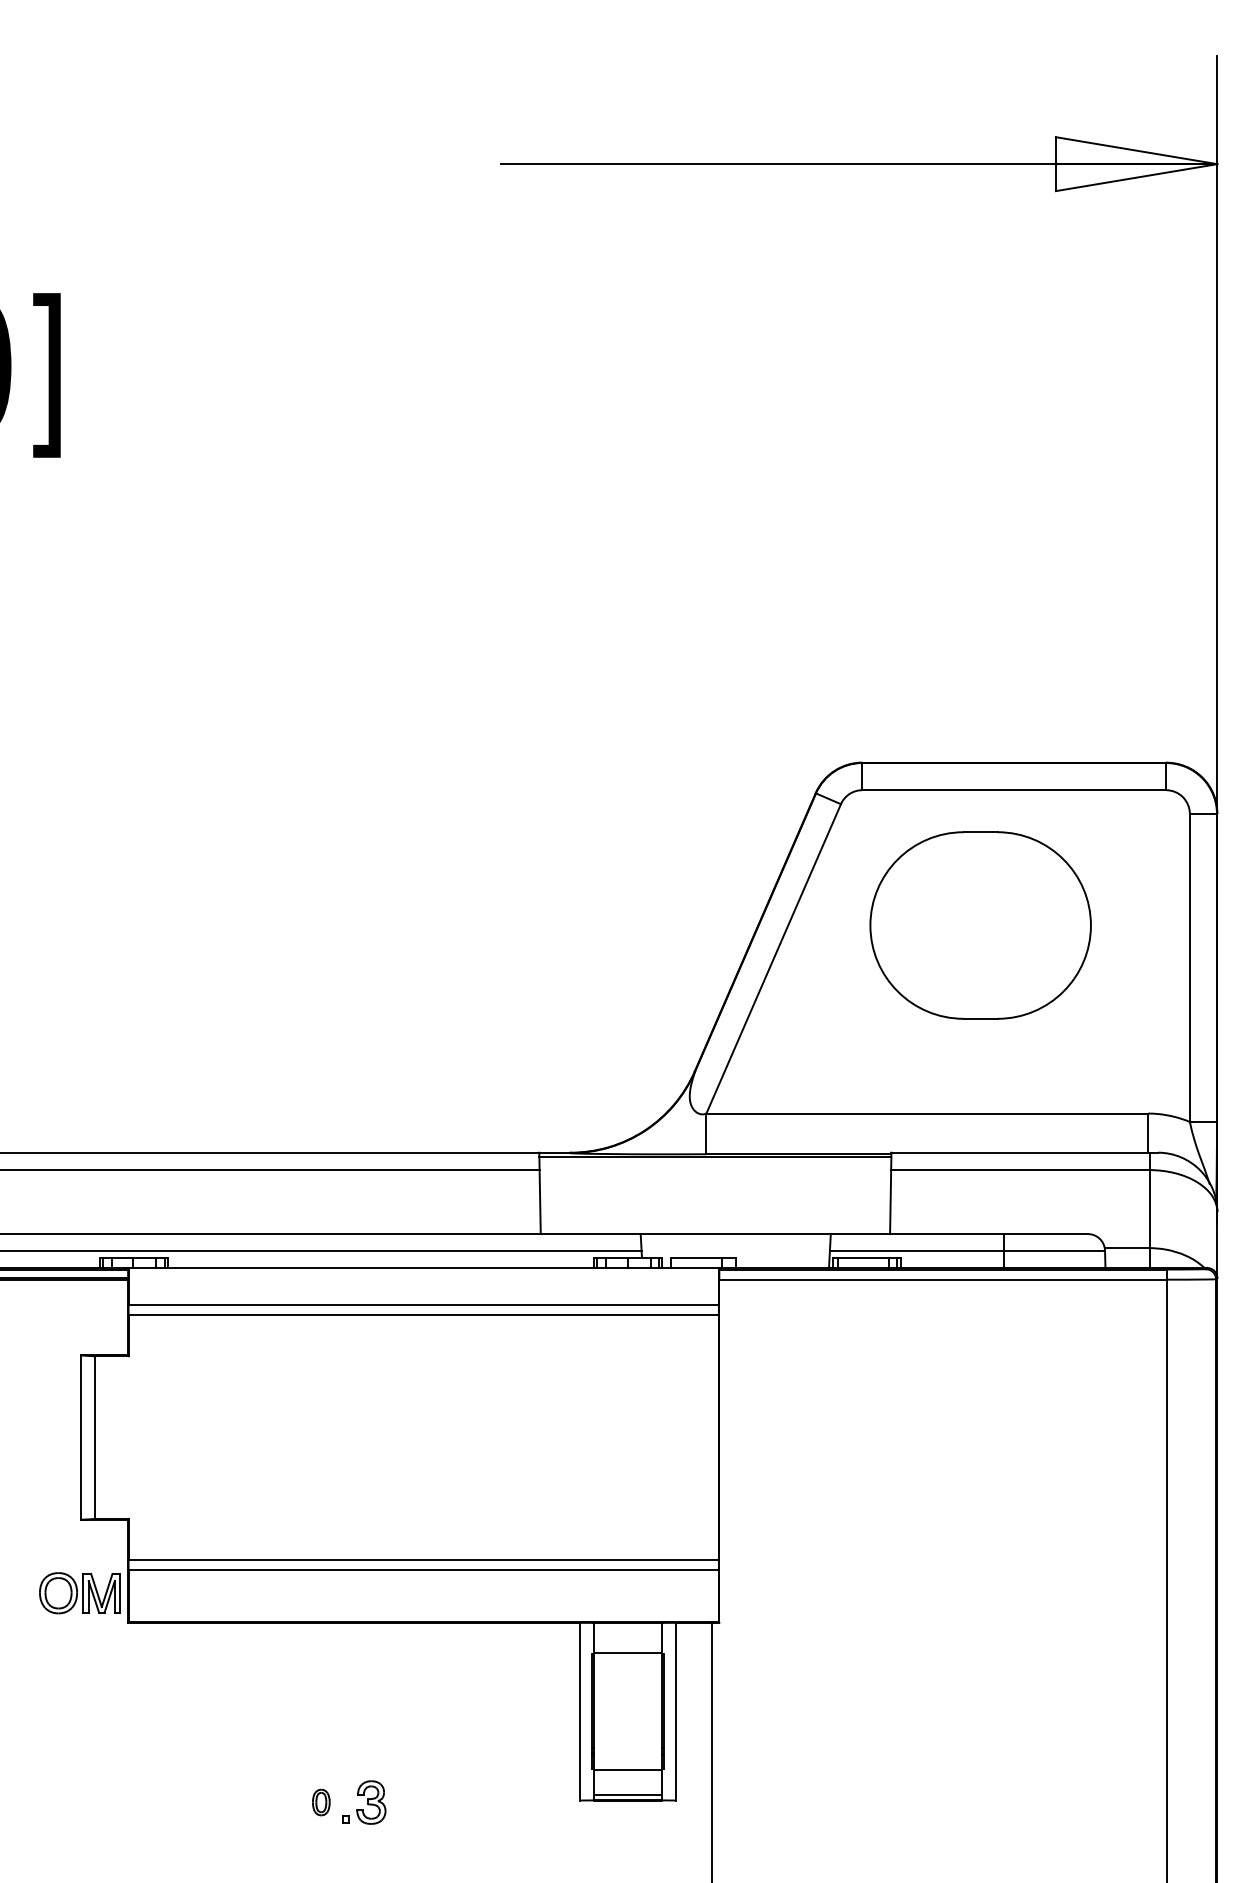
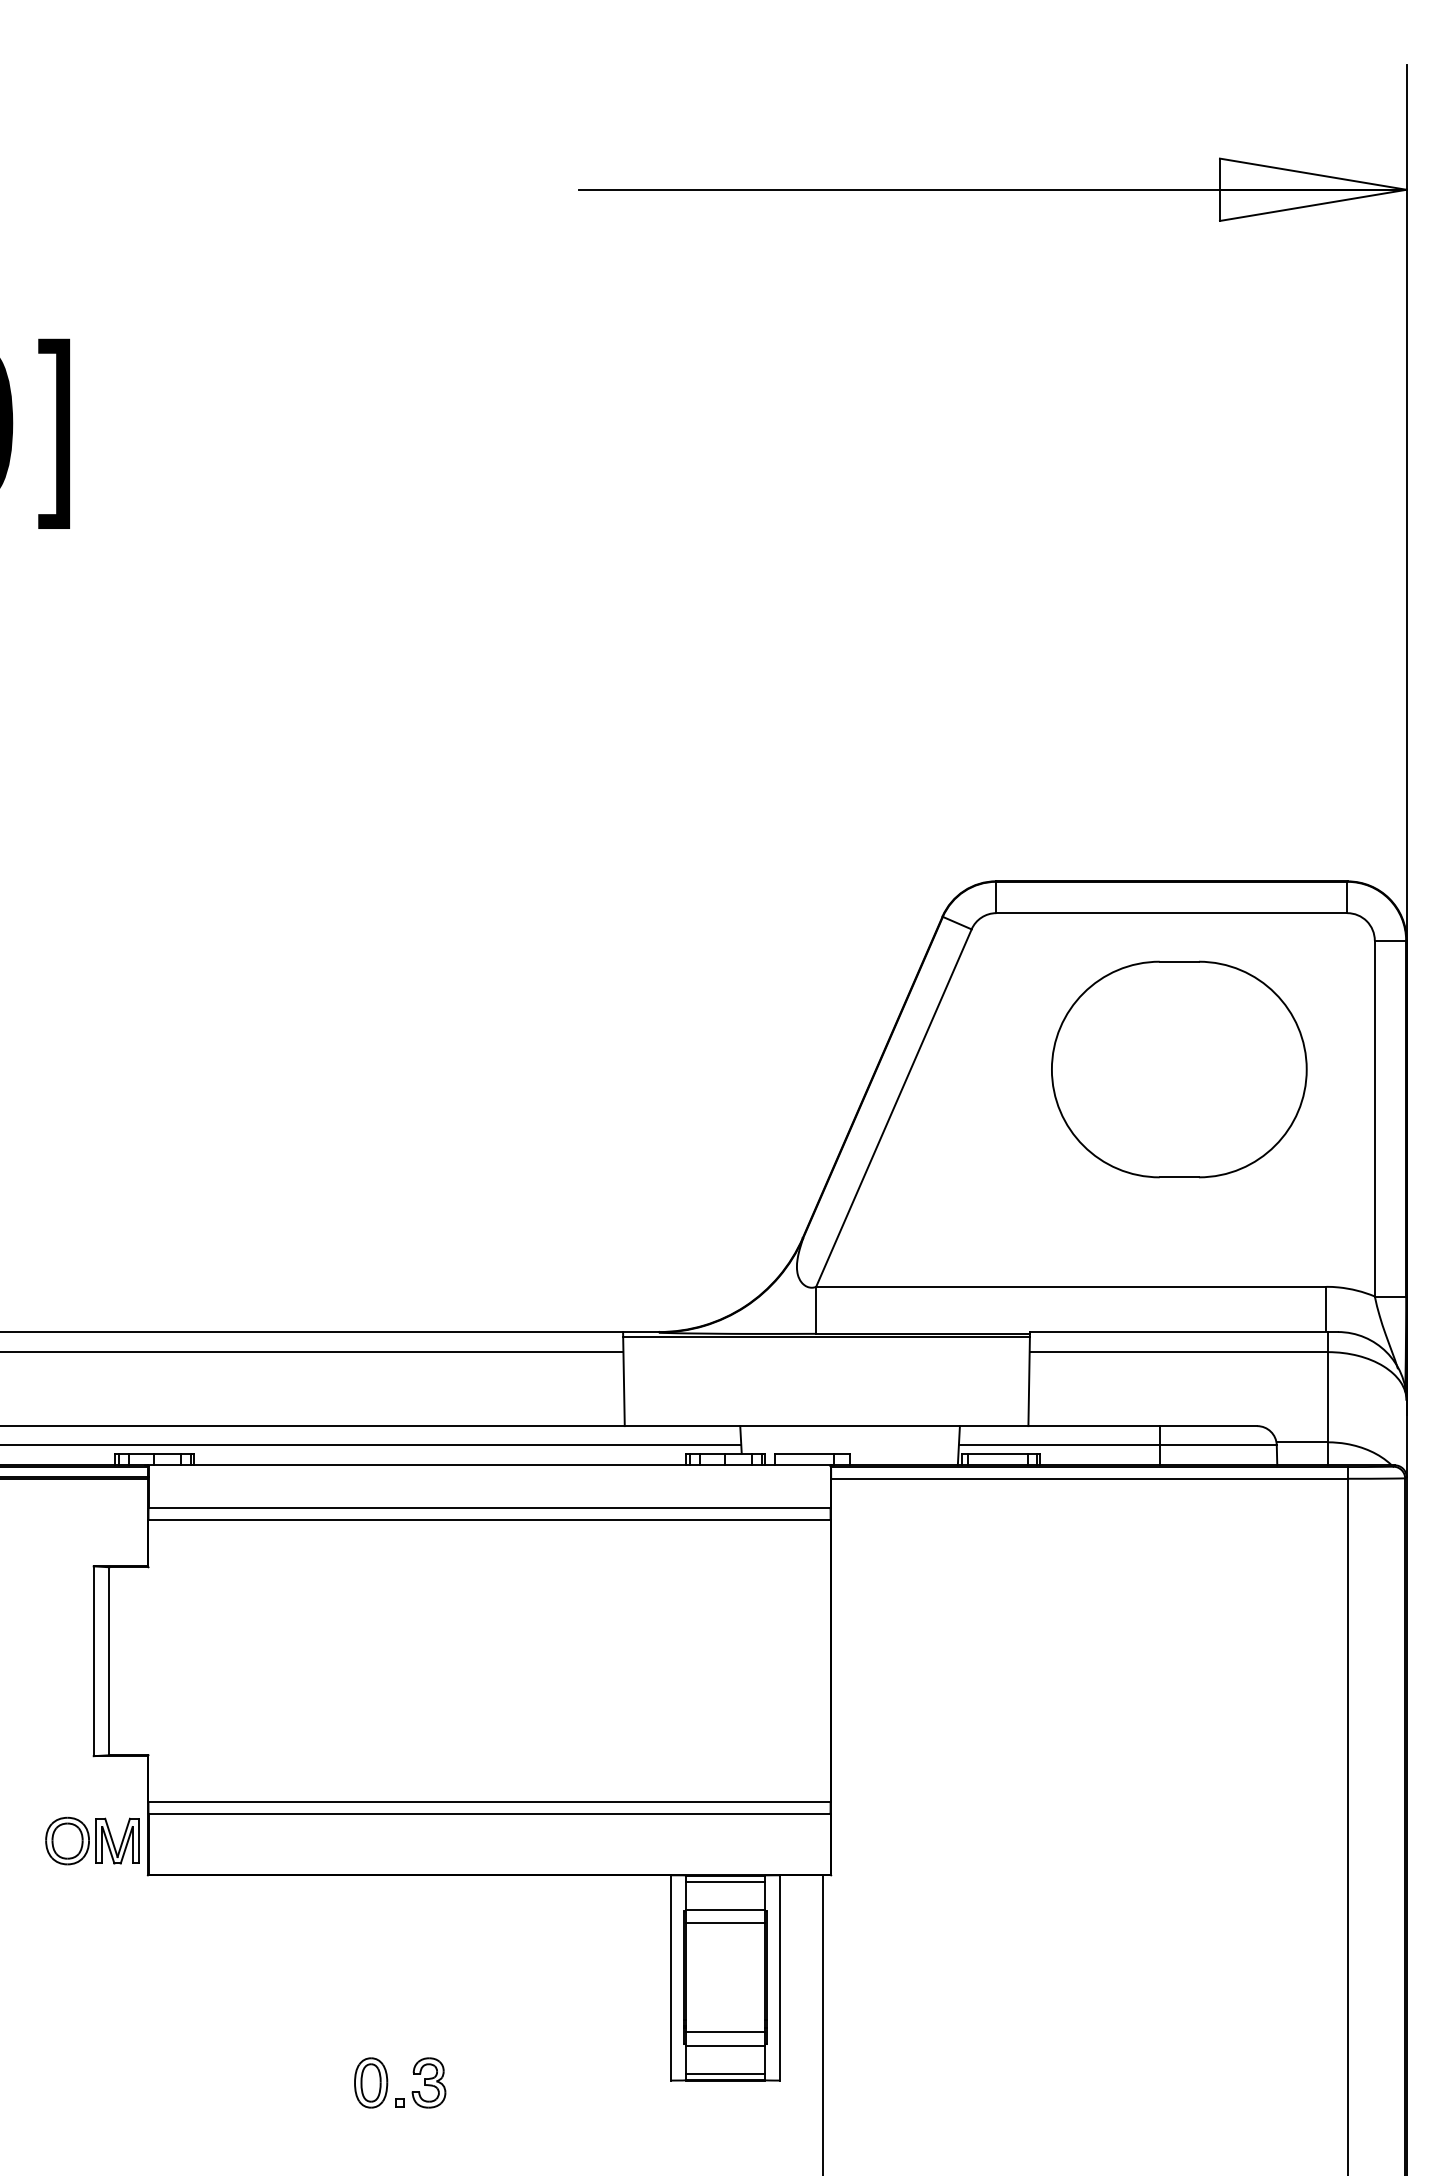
part: (980, 925) -> (1179, 1069), moved
line: (627, 1628) -> (725, 1881), added
line: (627, 1664) -> (725, 1923), added
line: (627, 1758) -> (725, 2032), added
part: (321, 1802) -> (371, 2082), size x1.67

